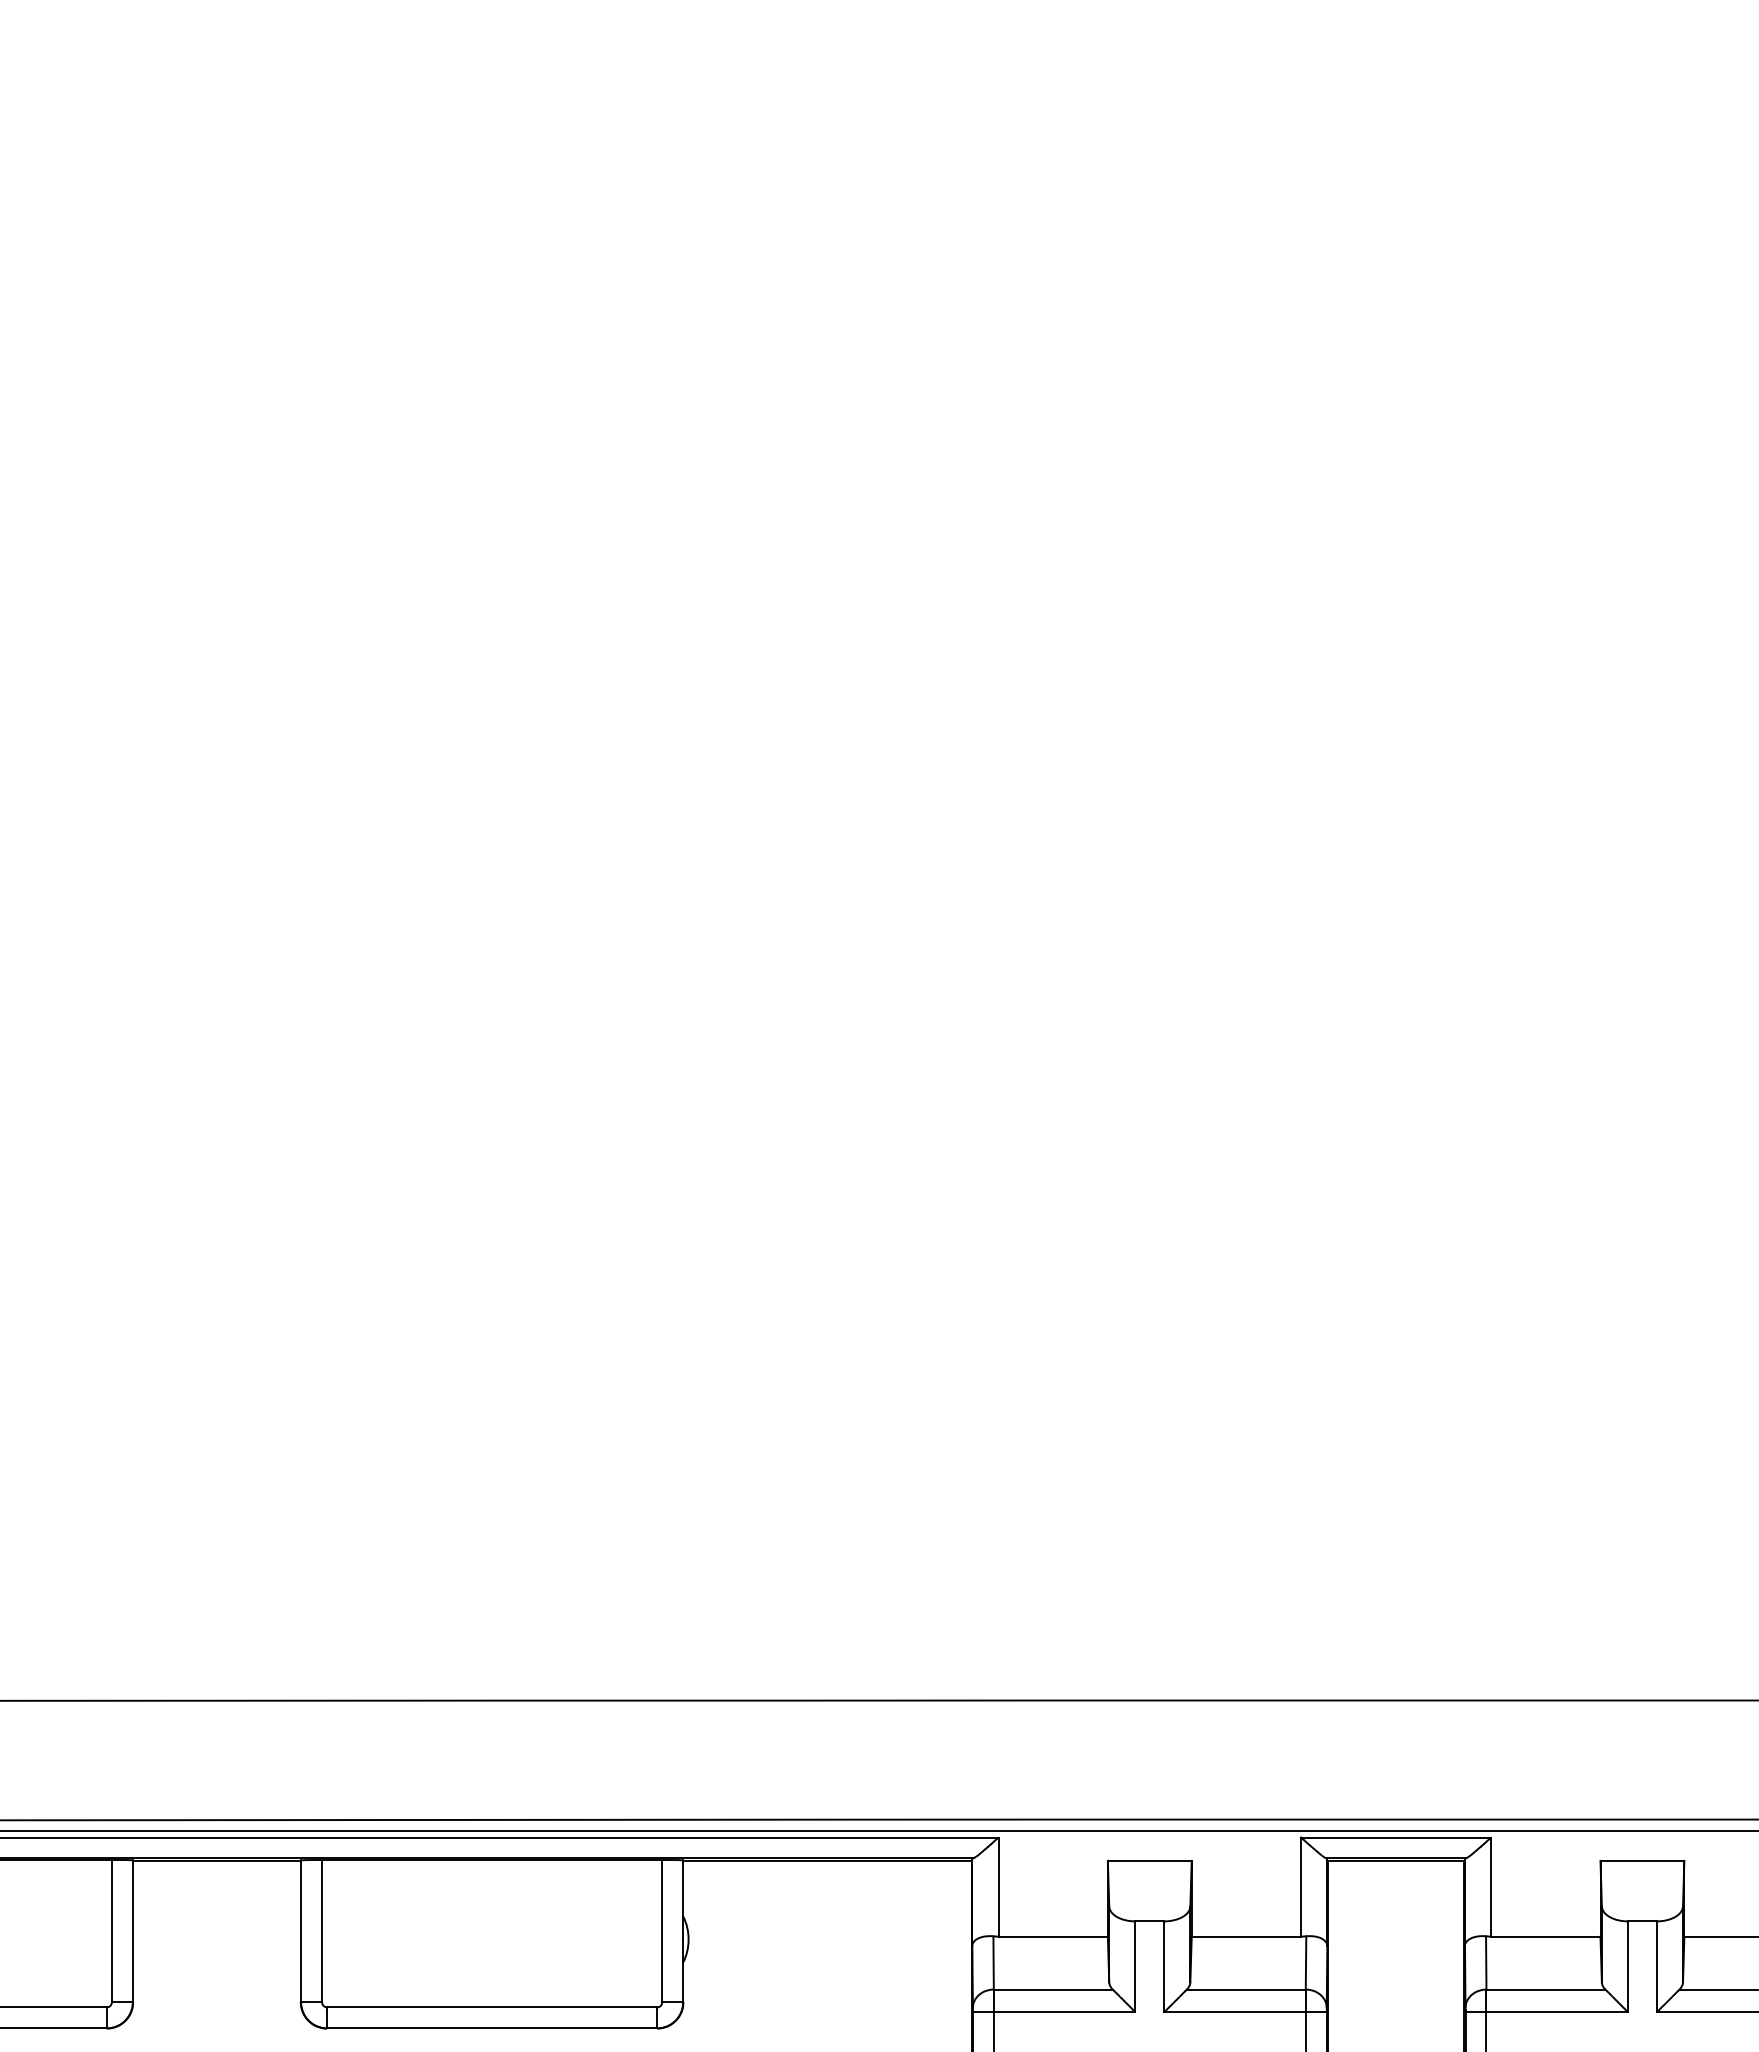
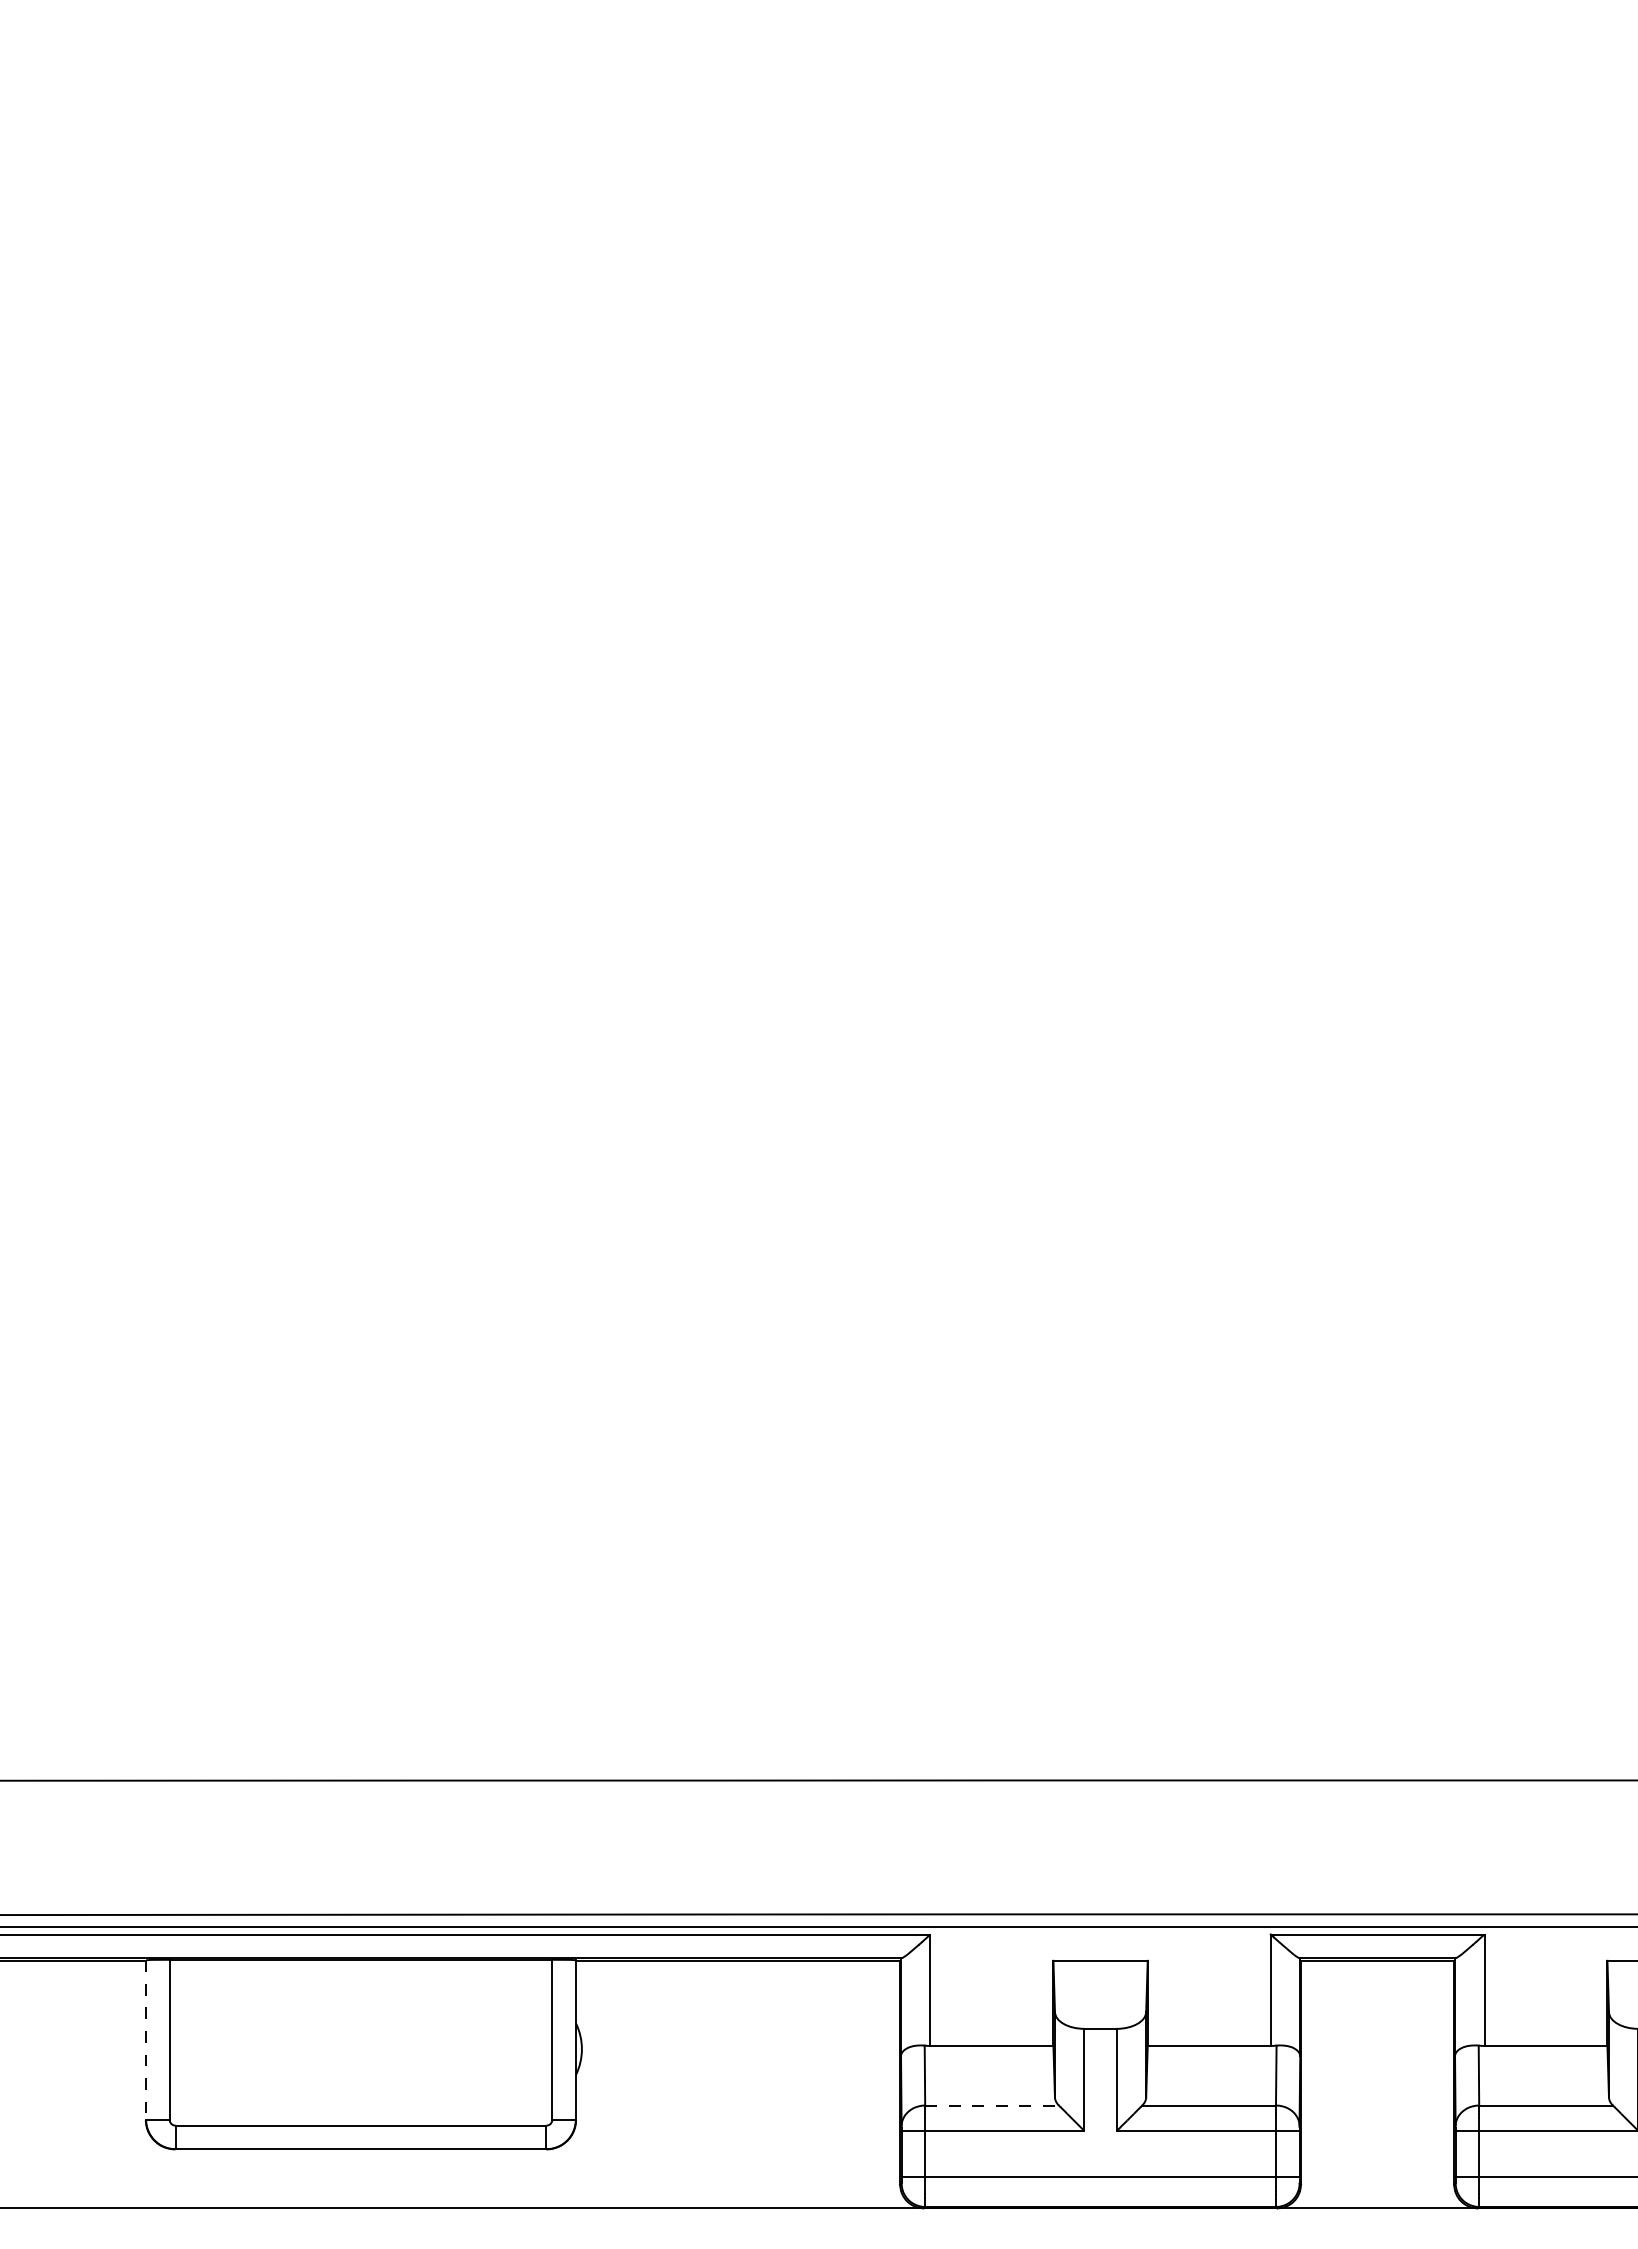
line: (301, 1931) -> (146, 2040), solid -> dashed
line: (1053, 1989) -> (992, 2105), solid -> dashed

